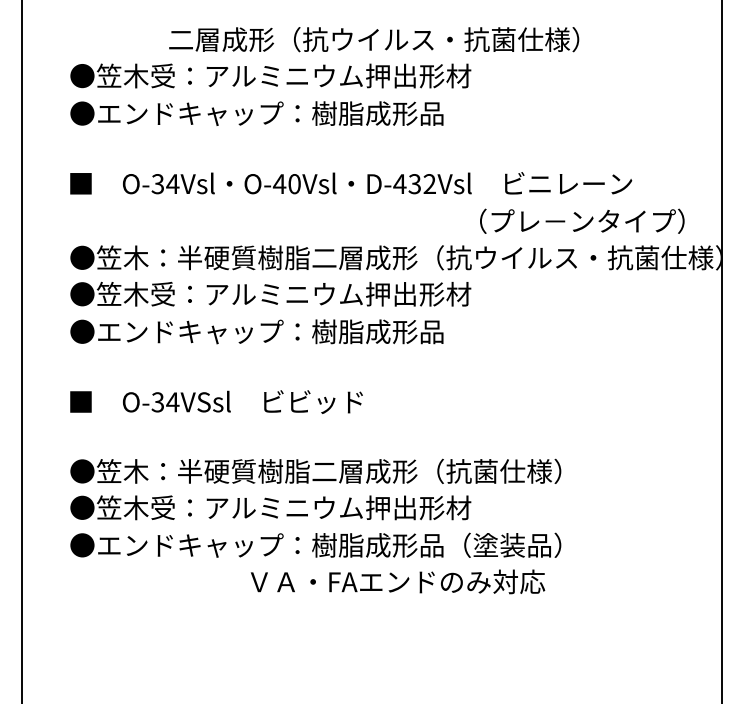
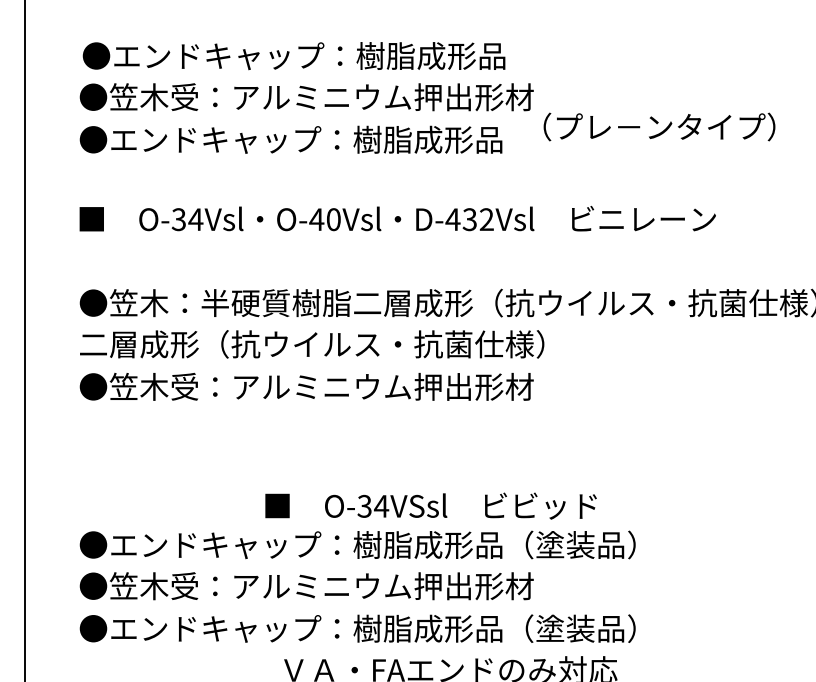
text: (326, 39) -> (369, 55), 二層成形（抗ウイルス・抗菌仕様） -> ●エンドキャップ：樹脂成形品
text: (582, 220) -> (659, 126), moved
text: (275, 293) -> (312, 343), ●笠木受：アルミニウム押出形材 -> 二層成形（抗ウイルス・抗菌仕様）
text: (283, 331) -> (321, 386), ●エンドキャップ：樹脂成形品 -> ●笠木受：アルミニウム押出形材
text: (216, 401) -> (430, 505), moved
text: (324, 470) -> (367, 543), ●笠木：半硬質樹脂二層成形（抗菌仕様） -> ●エンドキャップ：樹脂成形品（塗装品）

